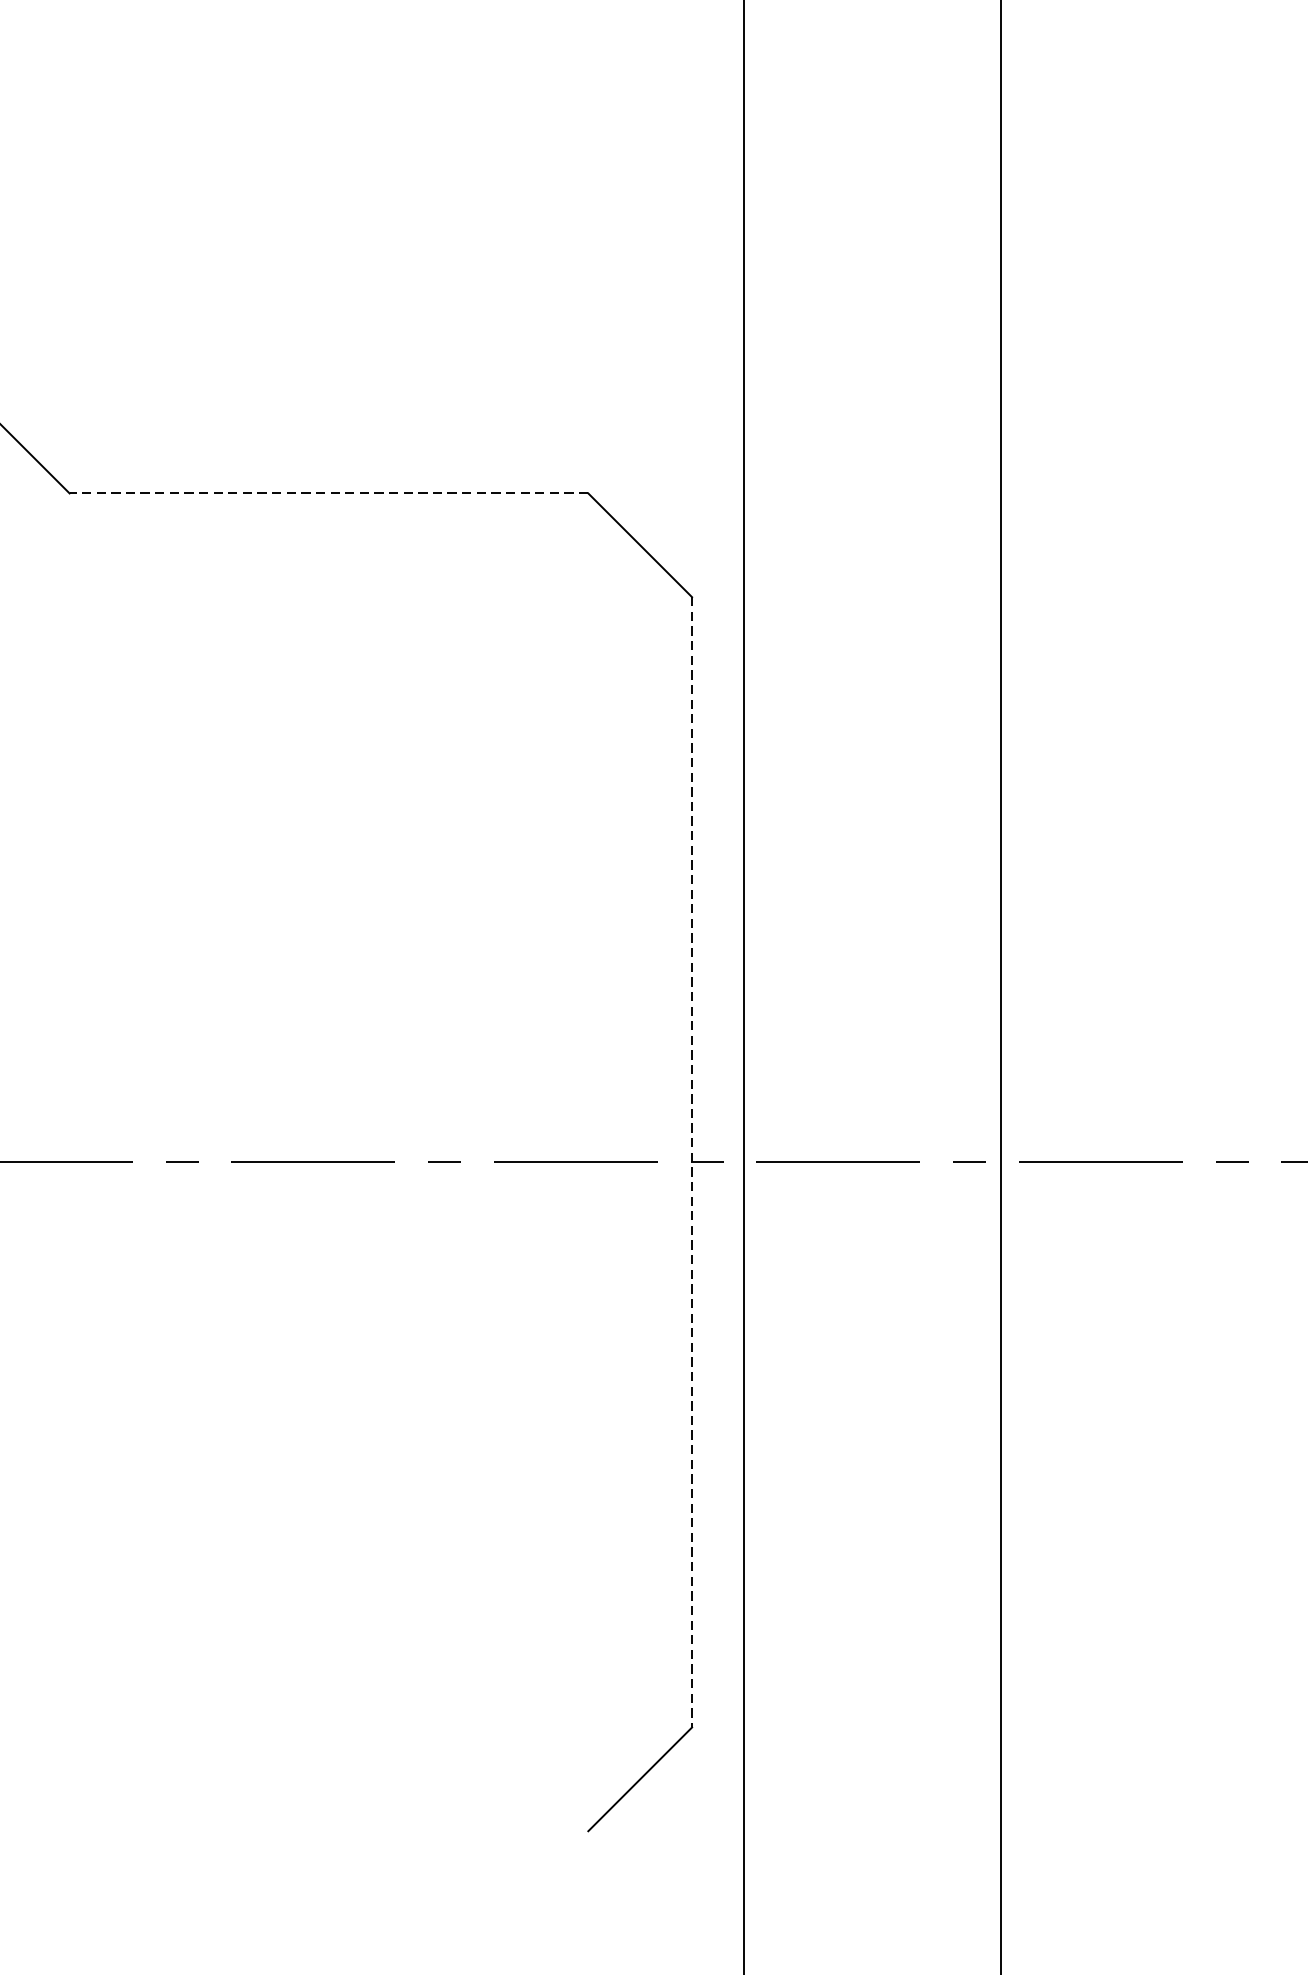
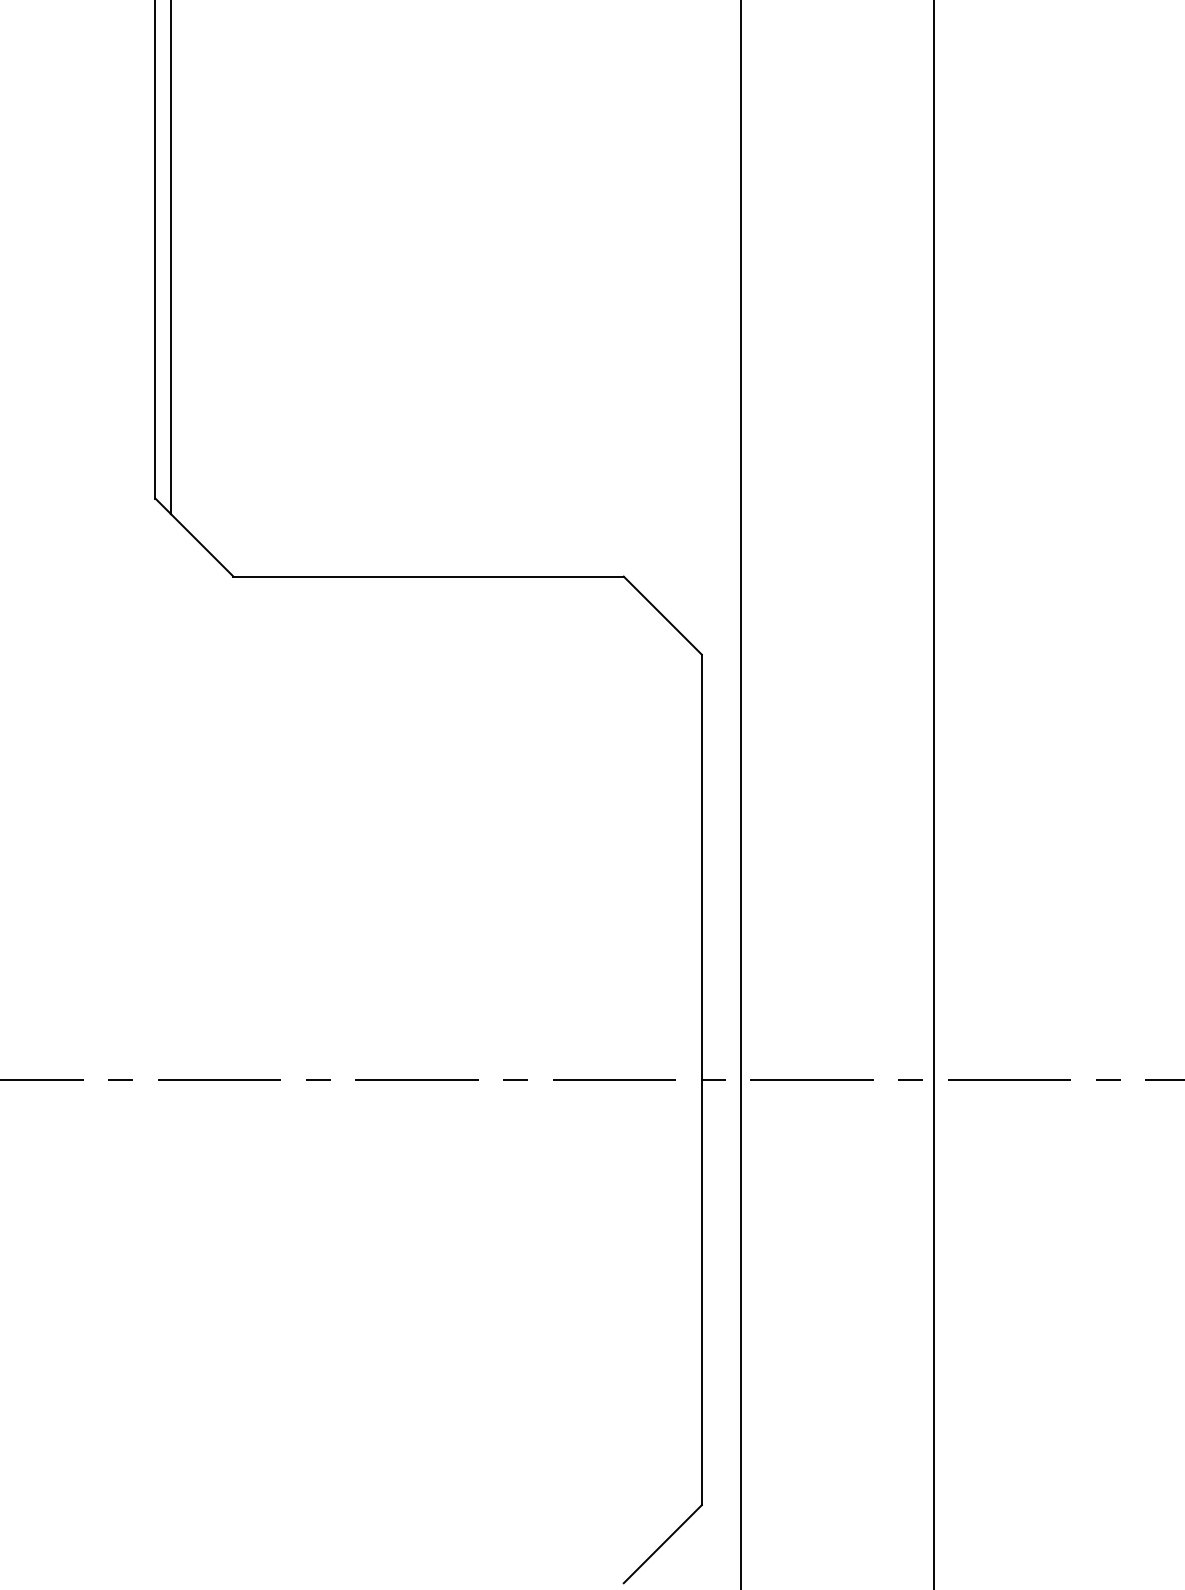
line: (328, 493) -> (428, 576), dashed -> solid
line: (691, 1163) -> (701, 1080), dashed -> solid

